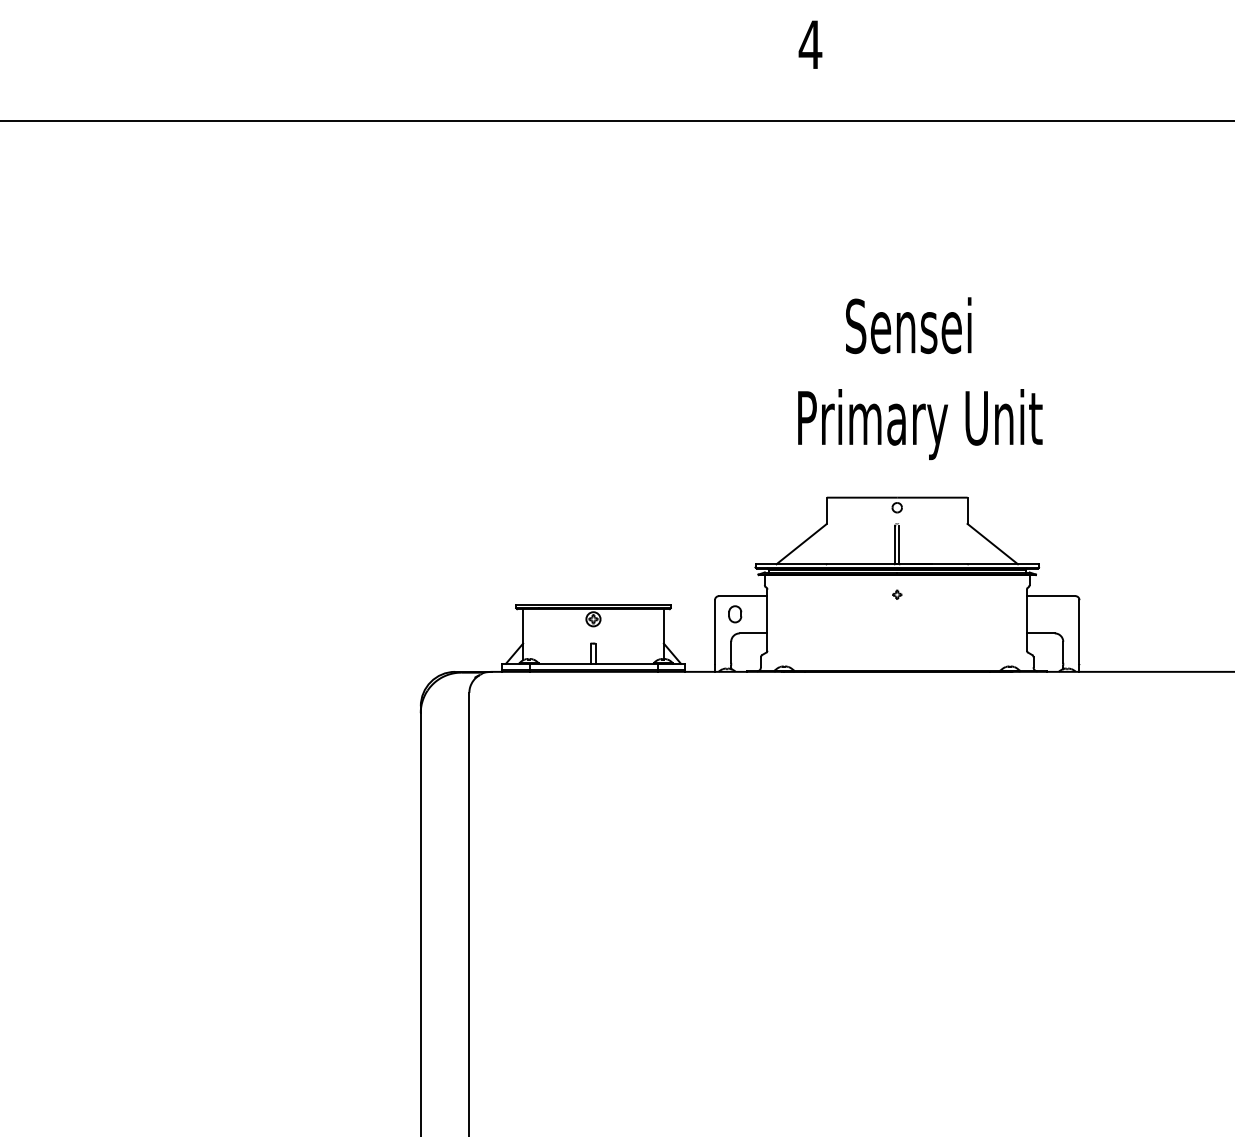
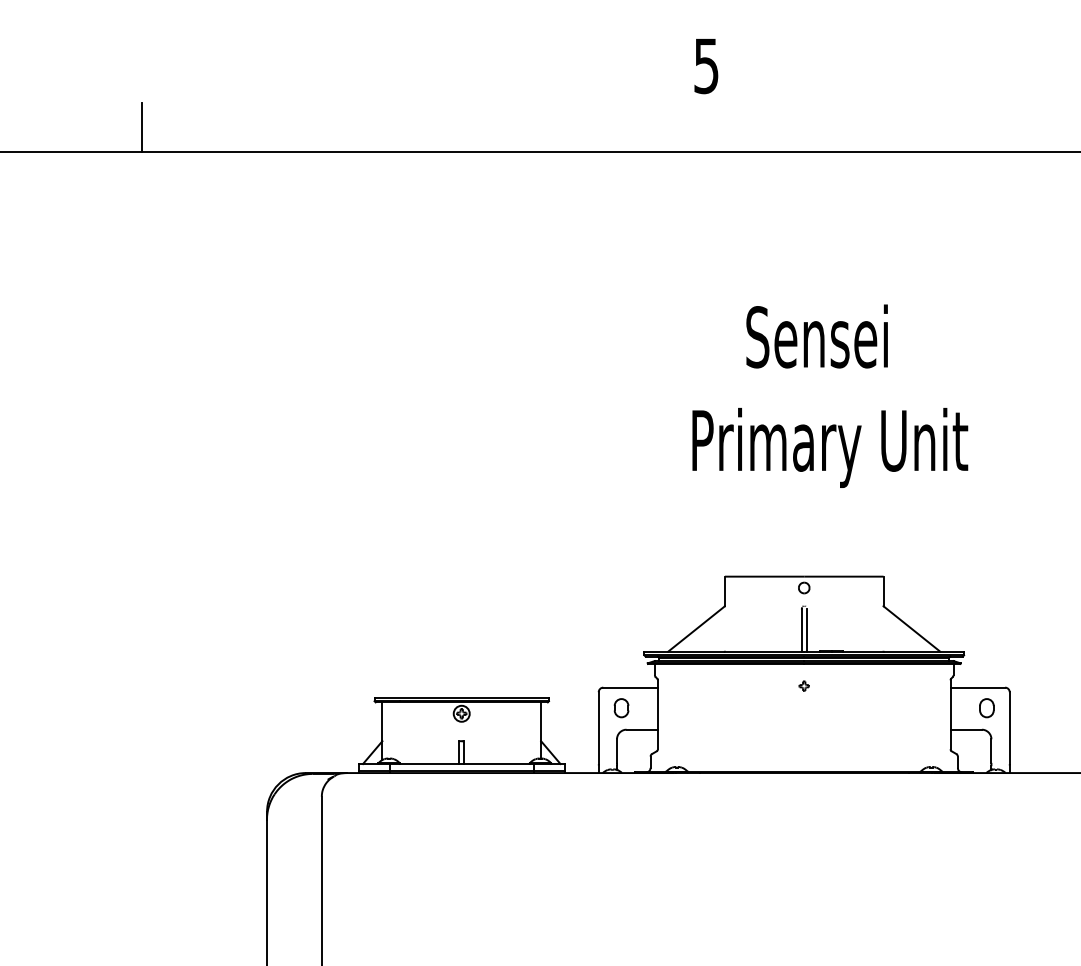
text: (810, 44) -> (706, 65), 4 -> 5
line: (309, 99) -> (141, 127), added
text: (920, 378) -> (830, 396), moved
part: (1059, 614) -> (987, 708), added

